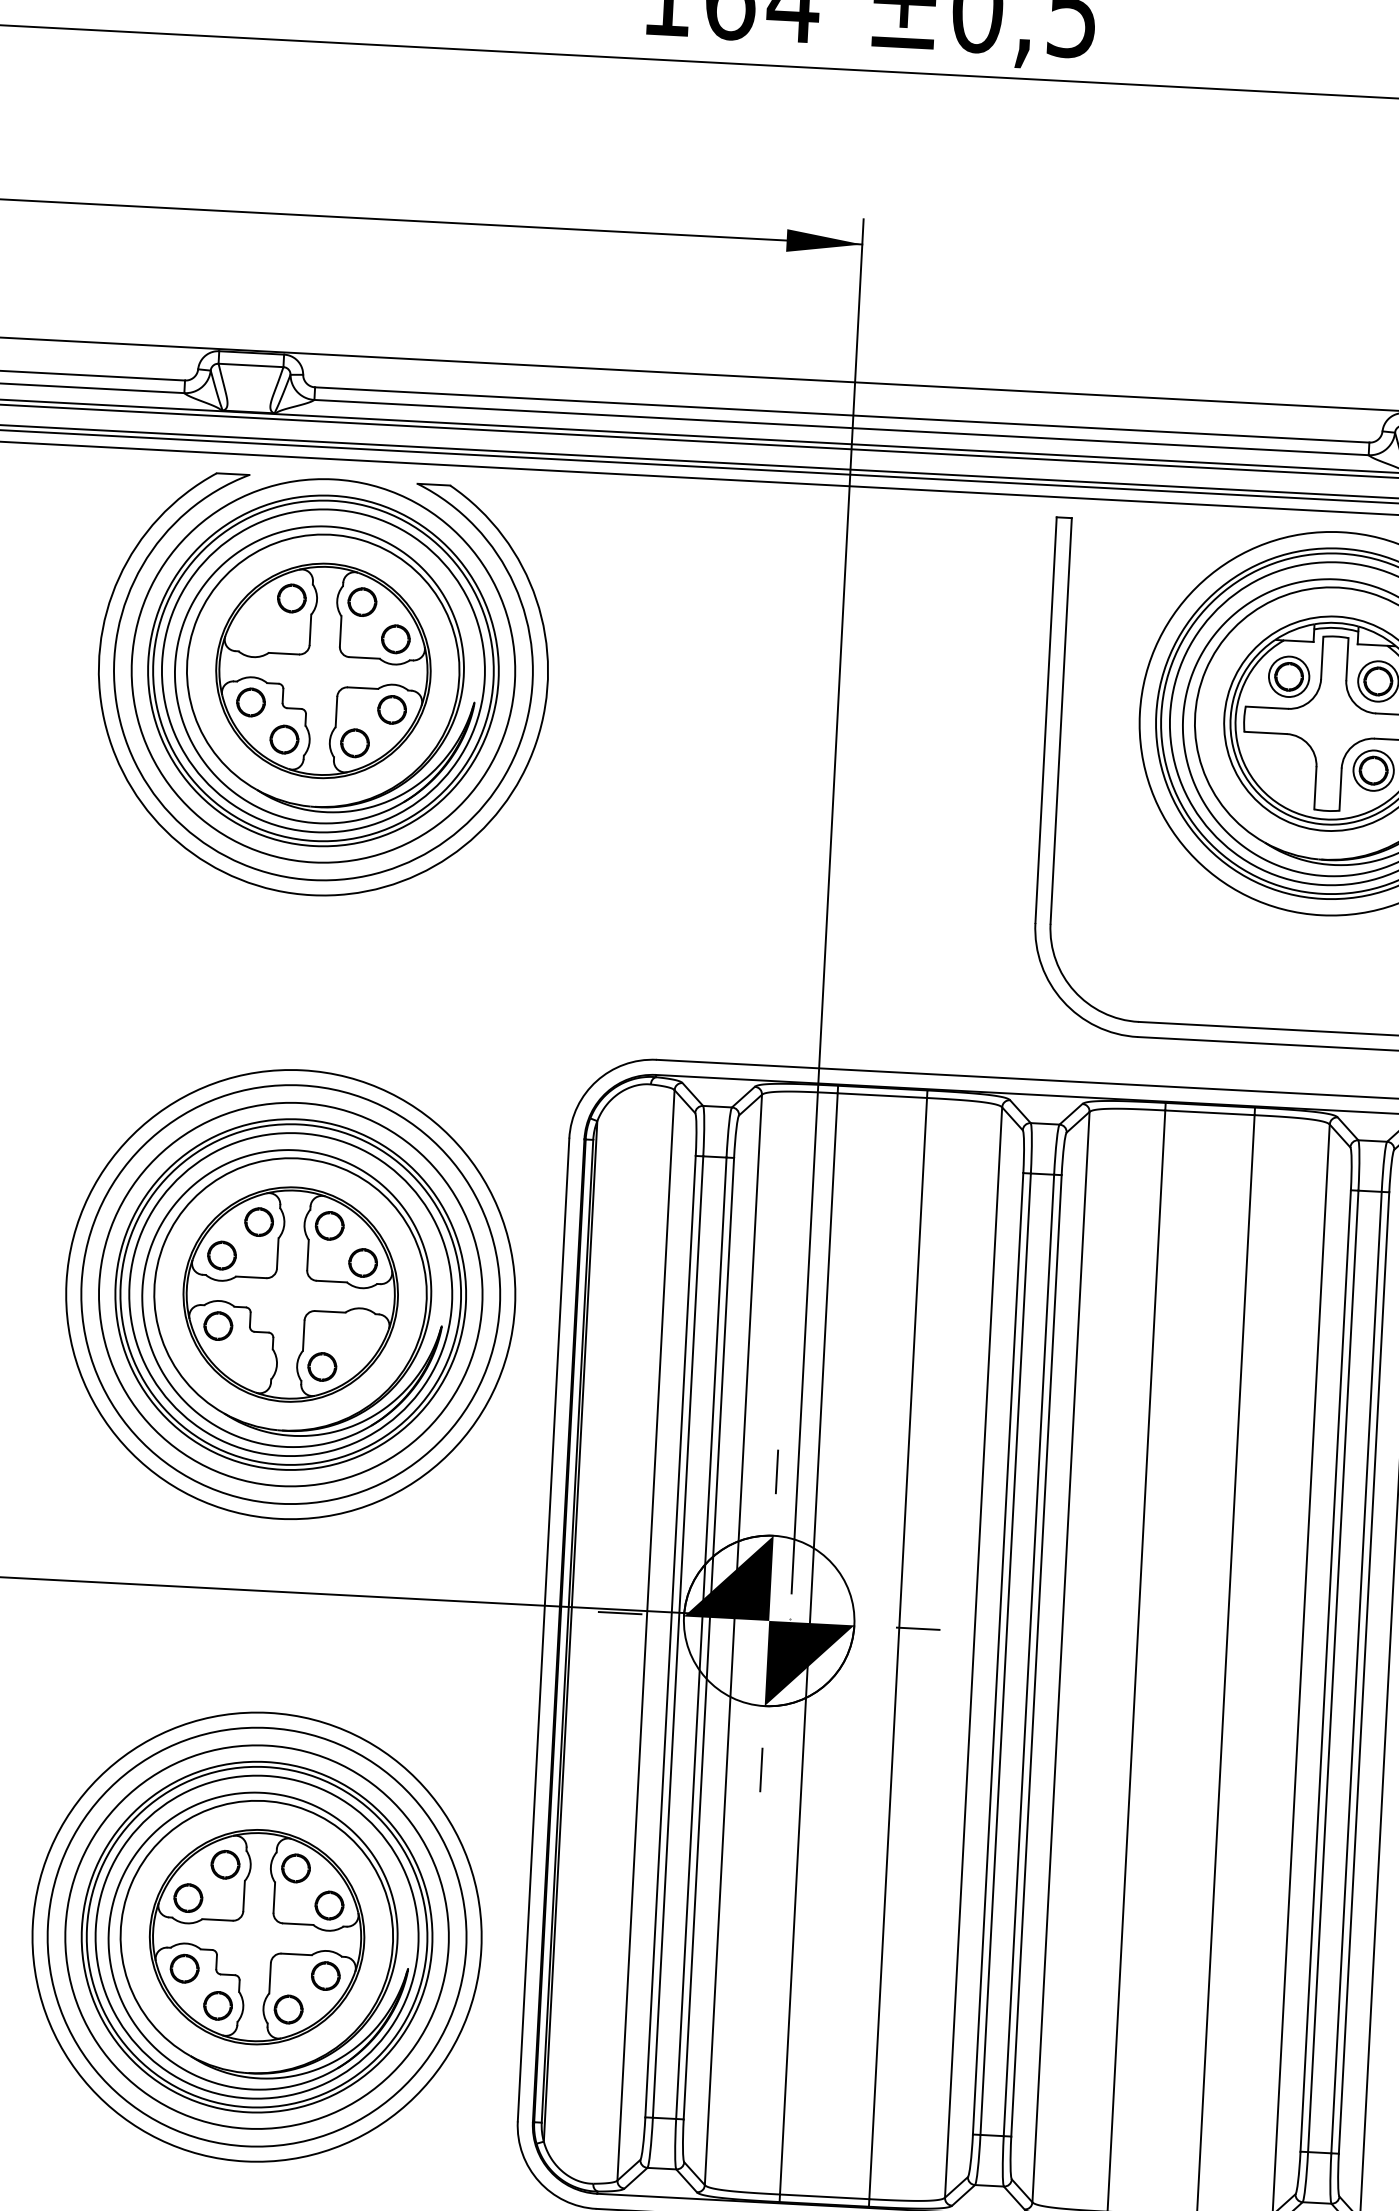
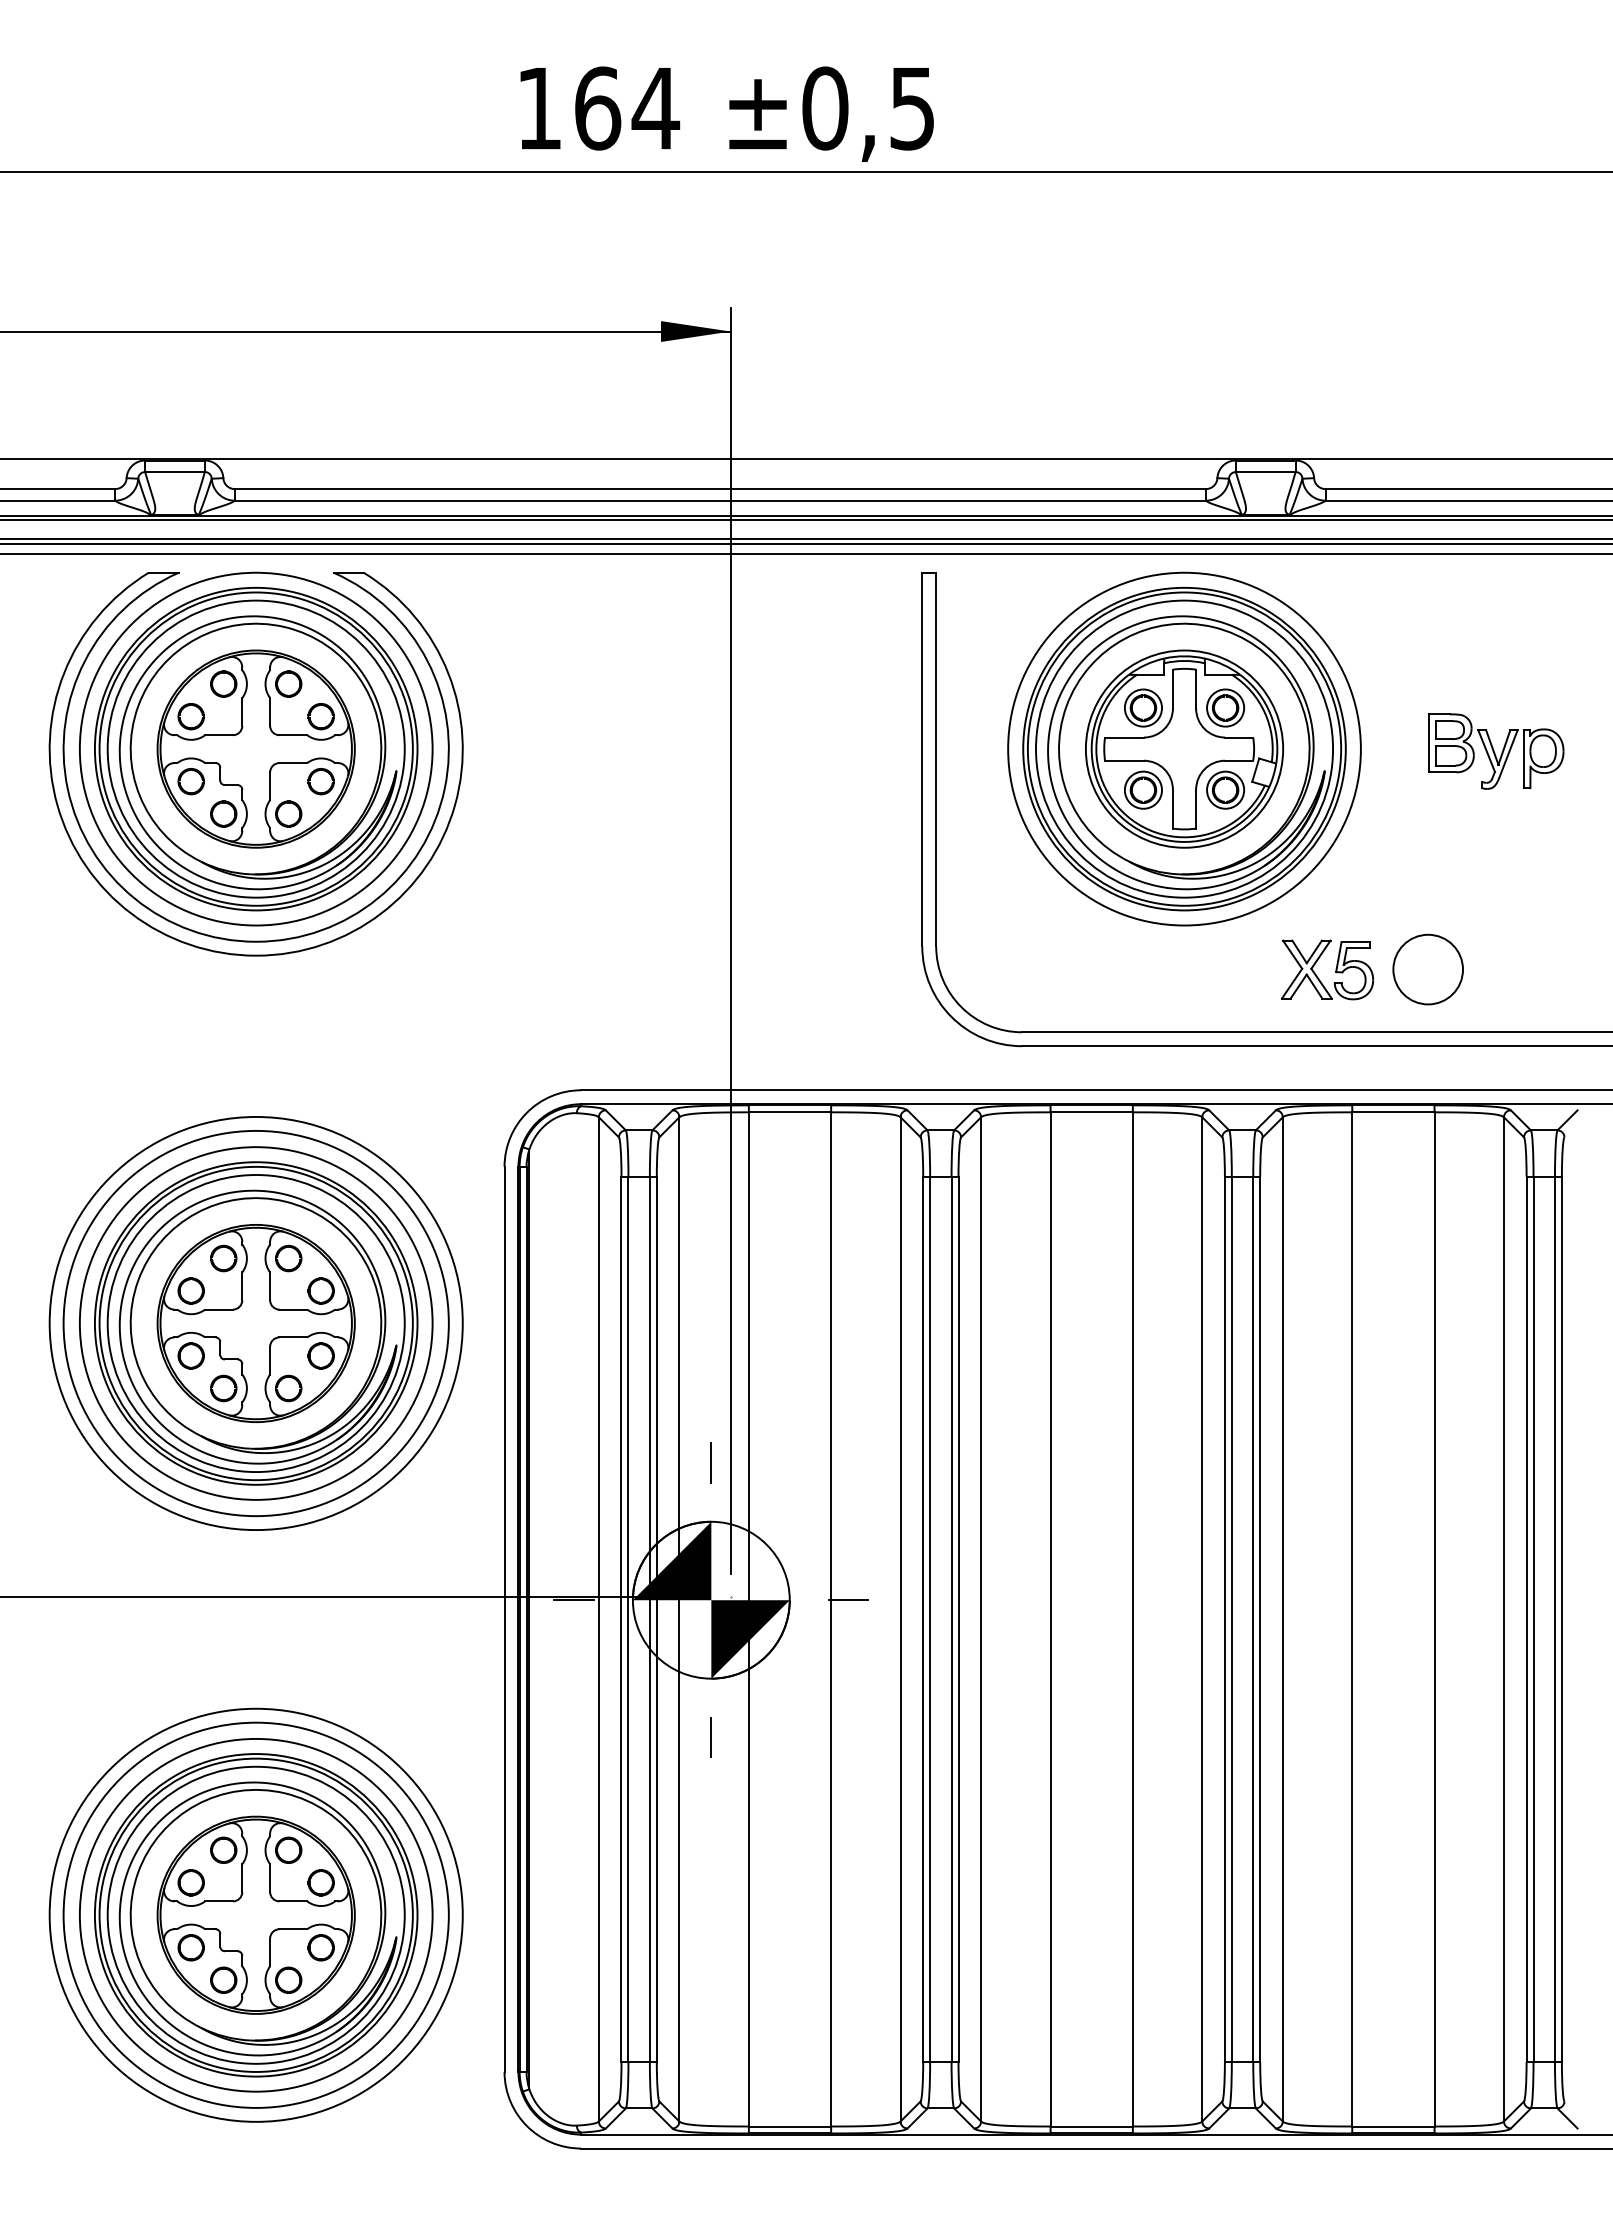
circle: (253, 631) -> (190, 716), added
part: (1284, 765) -> (1143, 789), added
circle: (358, 1332) -> (320, 1355), added
part: (251, 1363) -> (223, 1388), added

